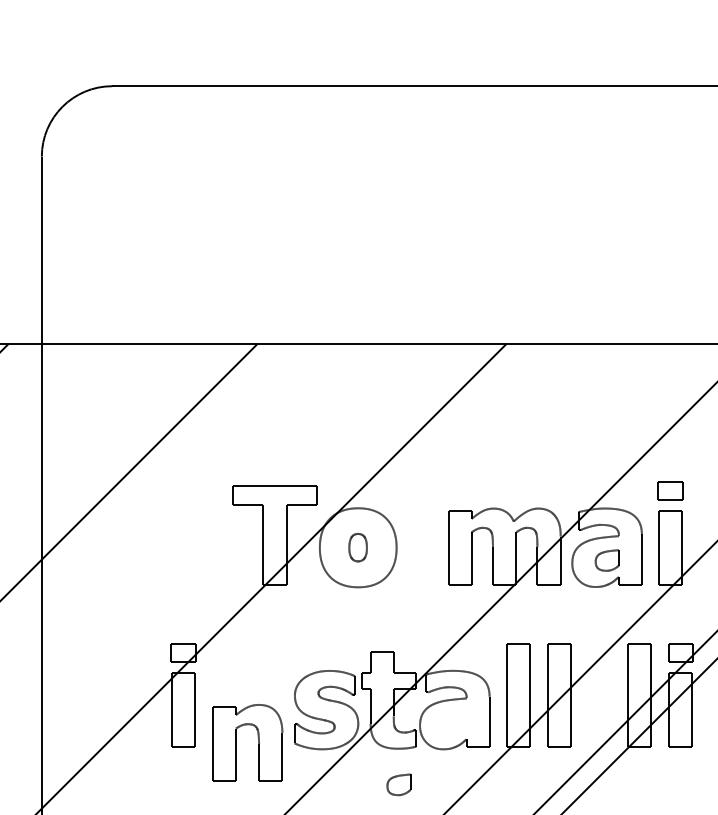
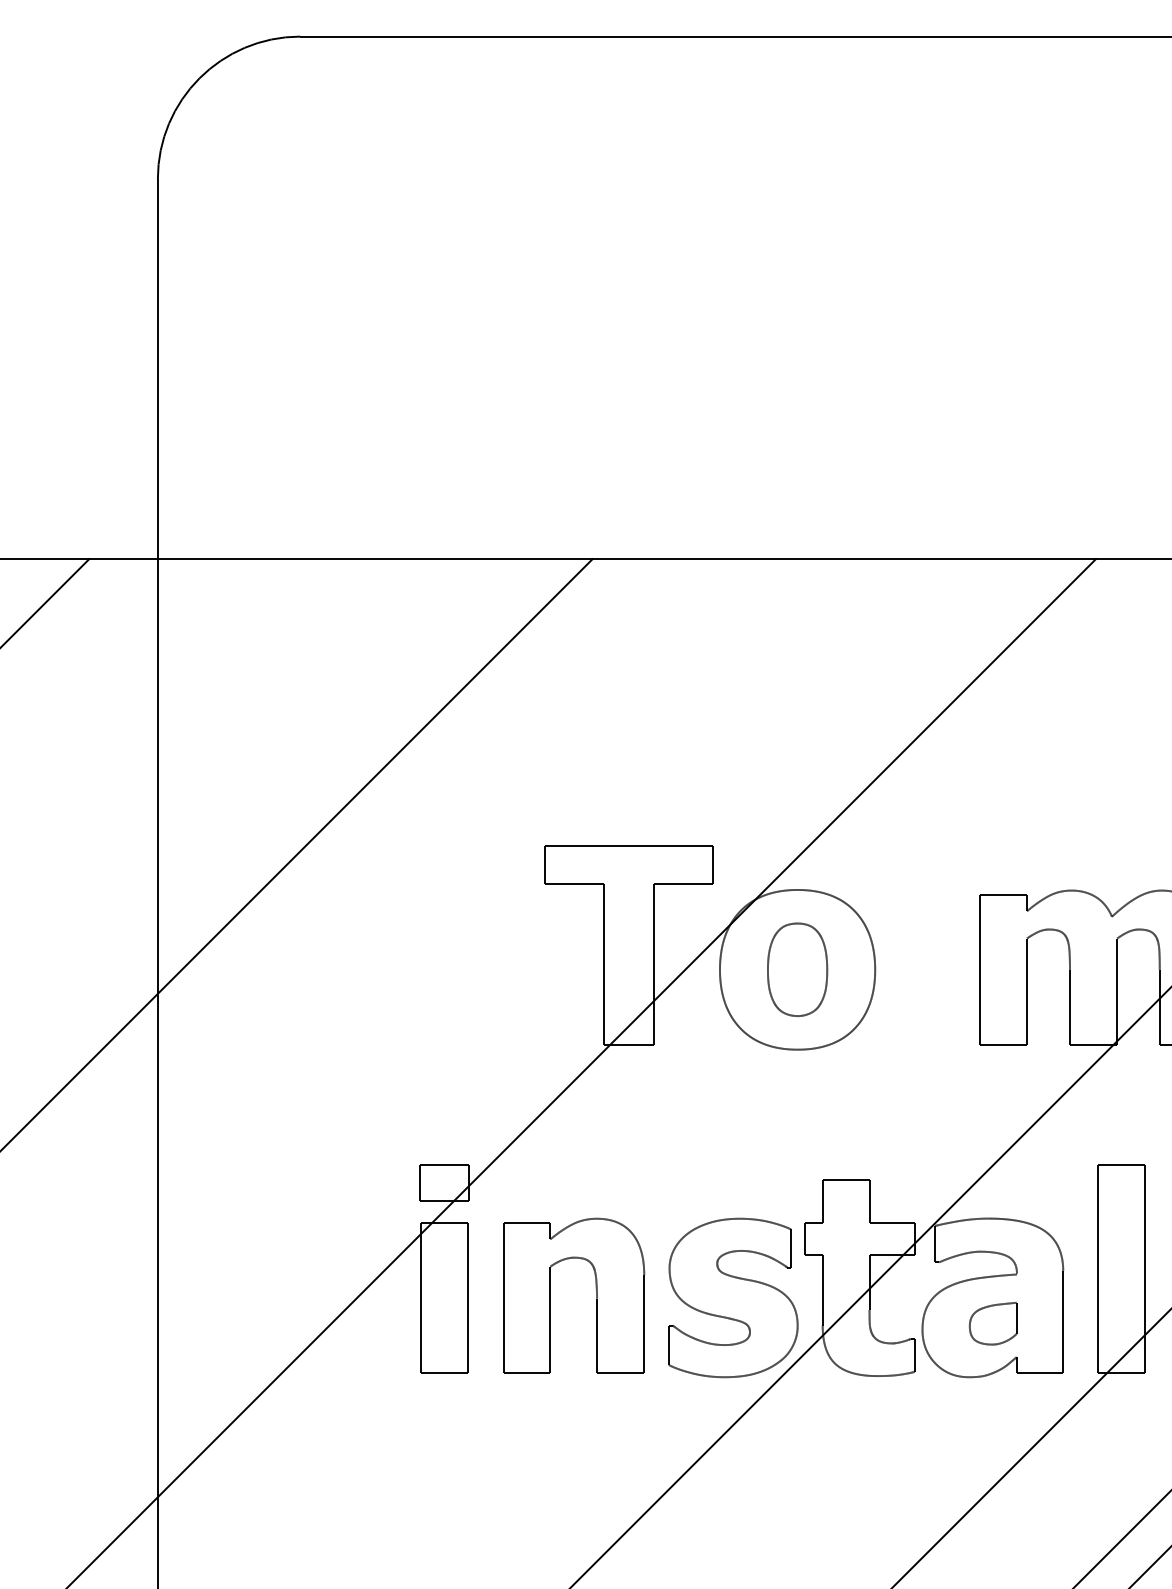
part: (357, 547) -> (796, 969), size x1.67
part: (236, 742) -> (551, 1294), moved
part: (398, 784) -> (992, 1323), moved

